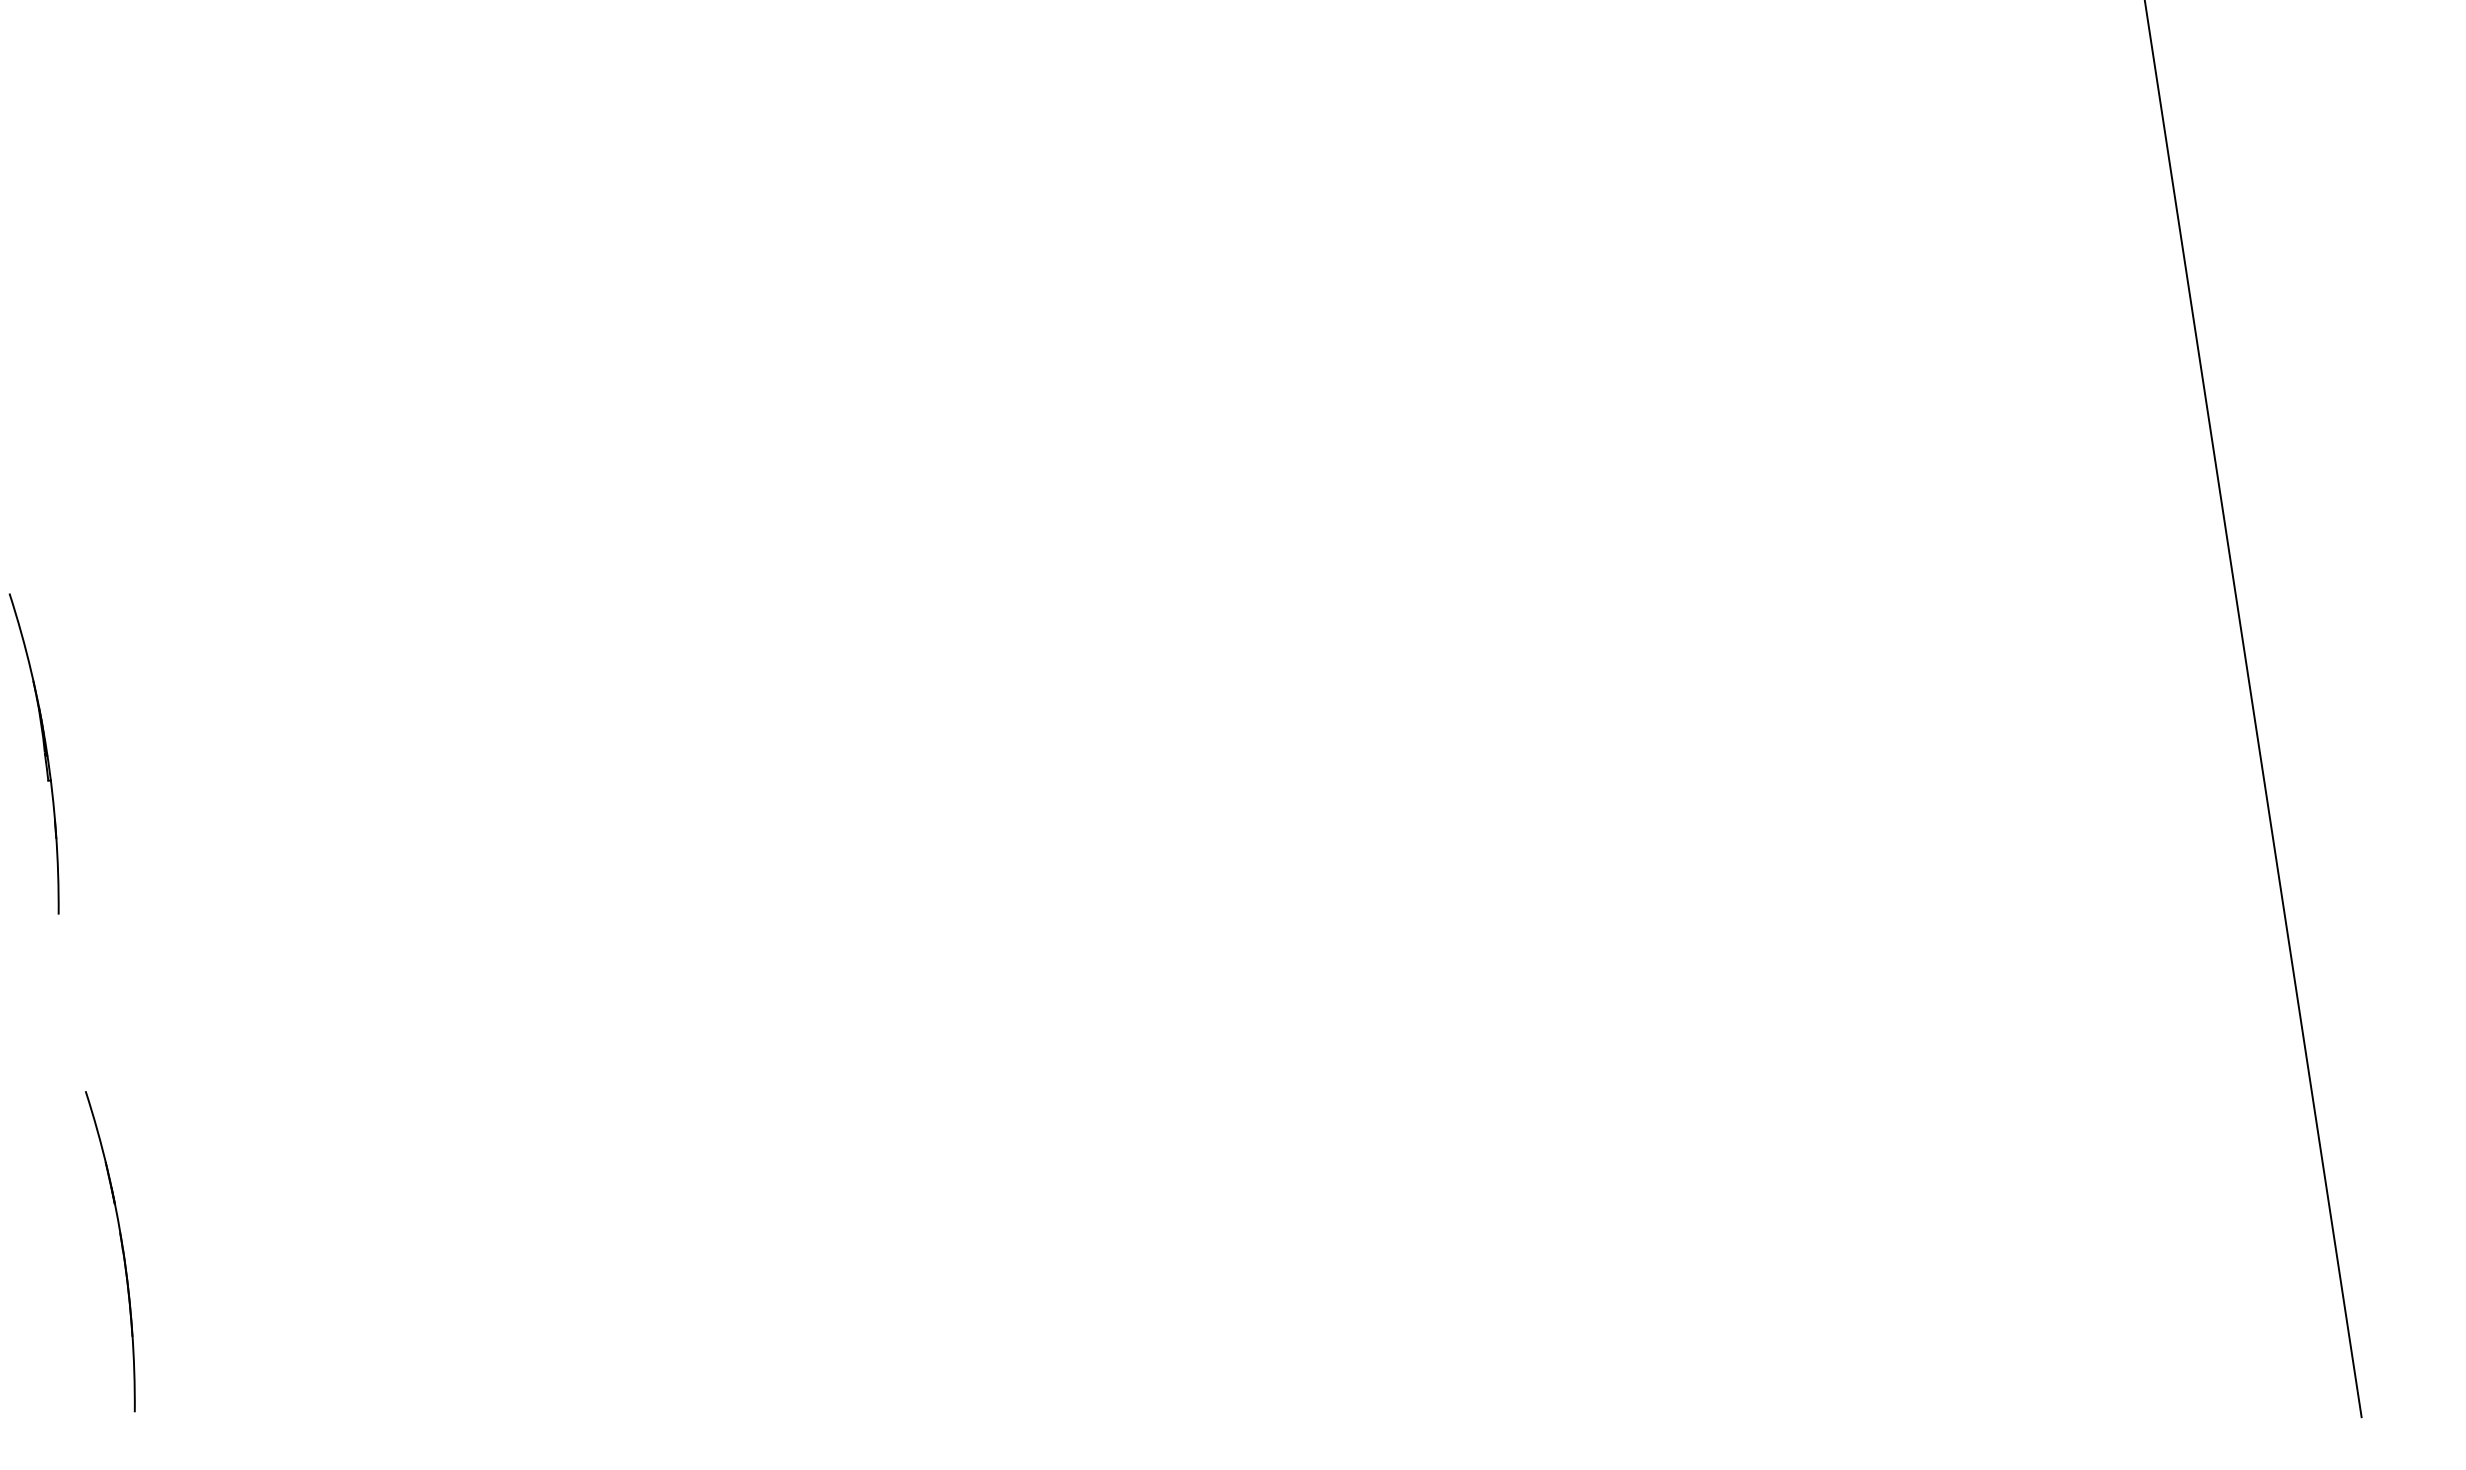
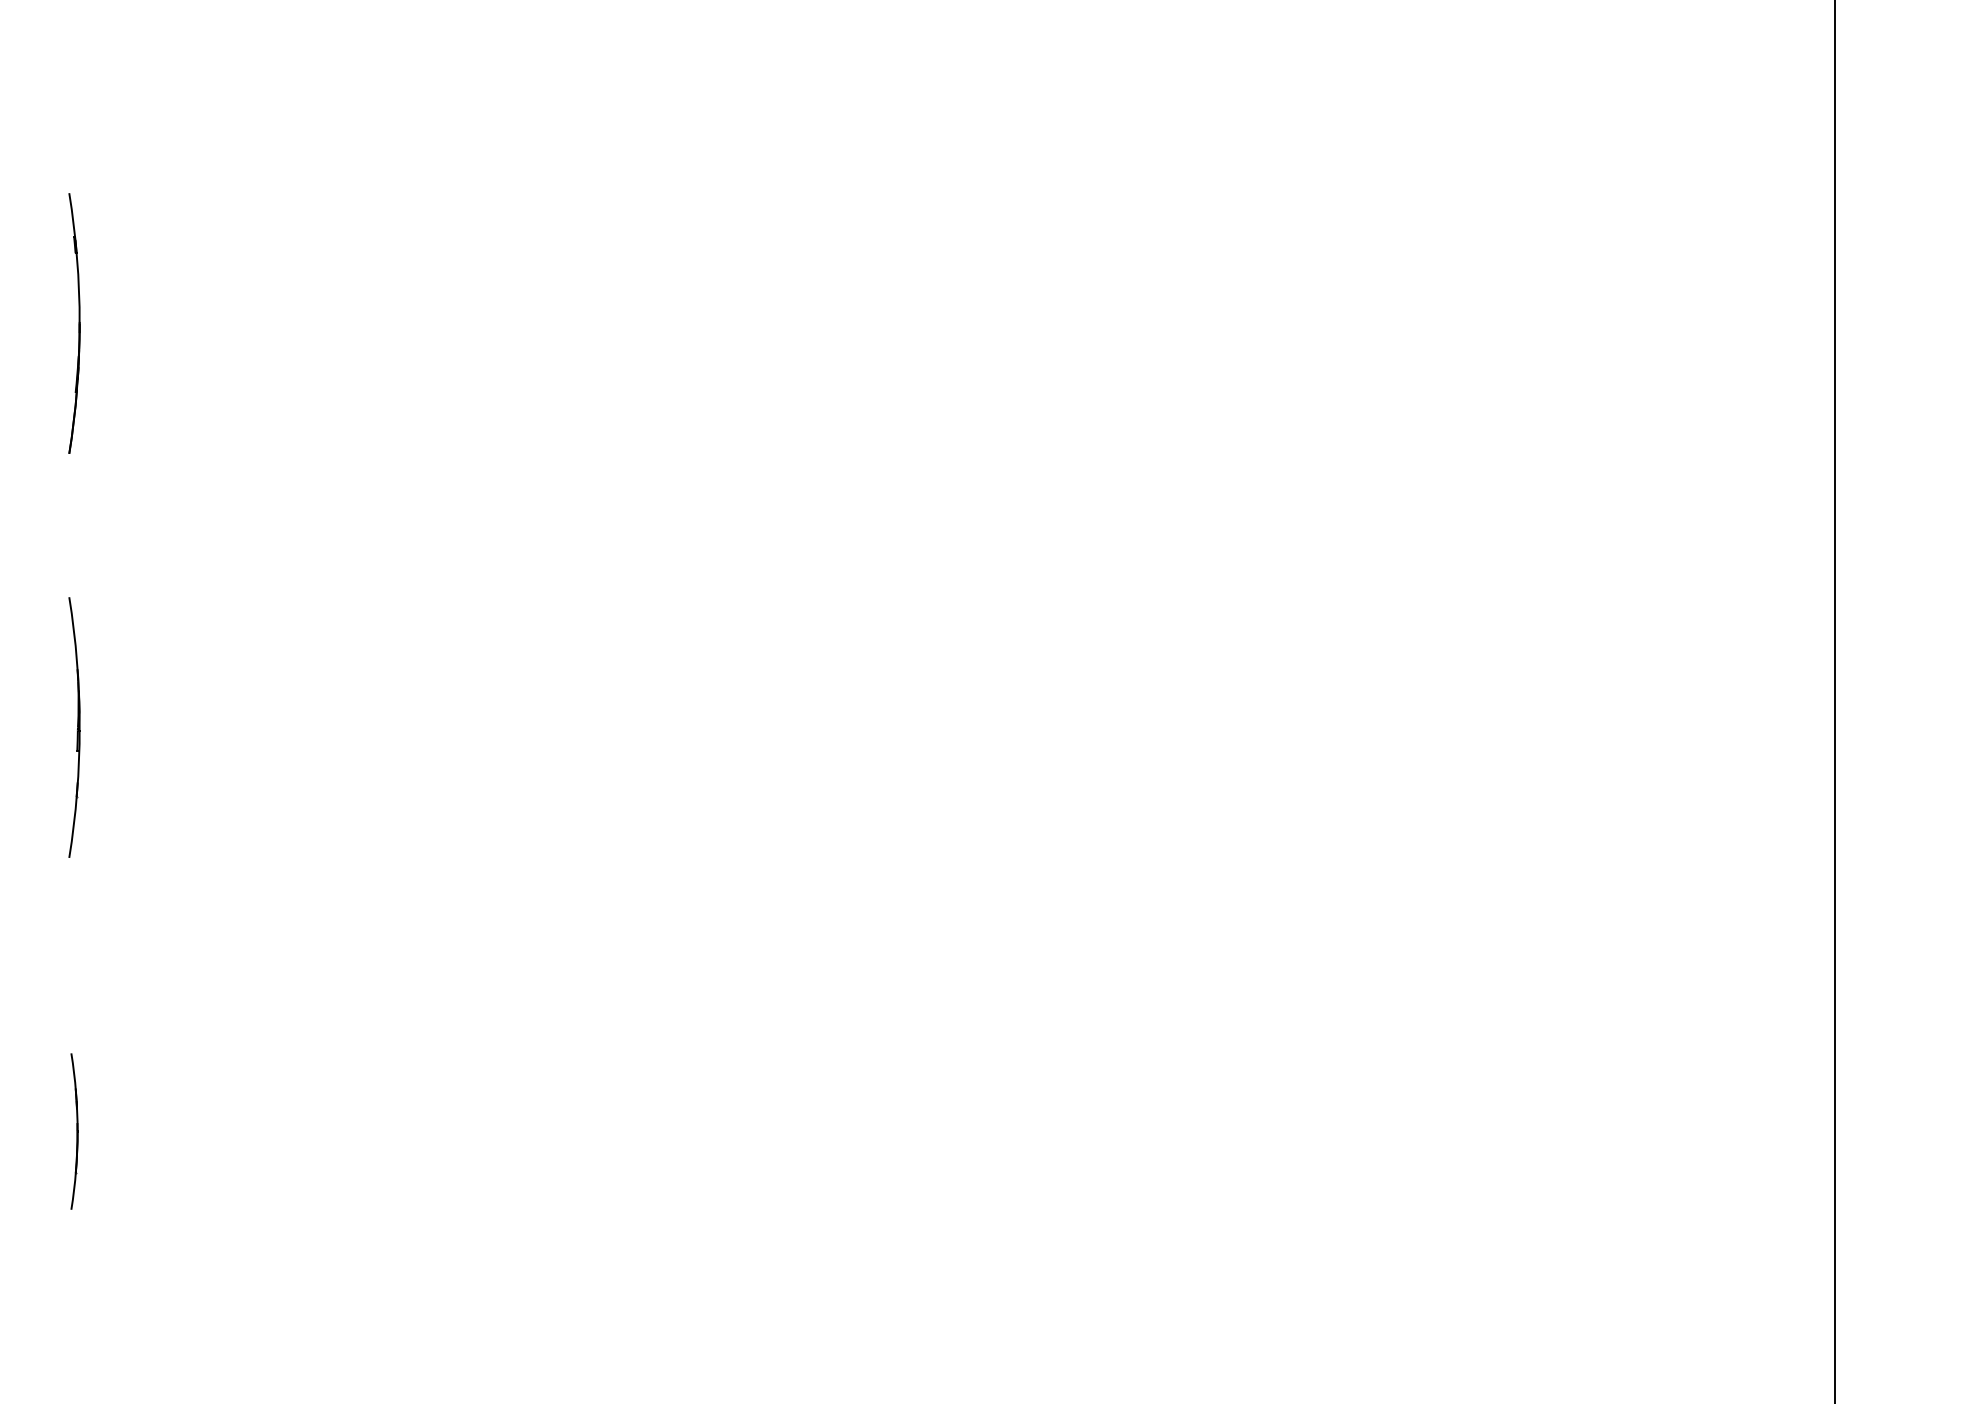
part: (116, 1250) -> (74, 1131), size x0.6

